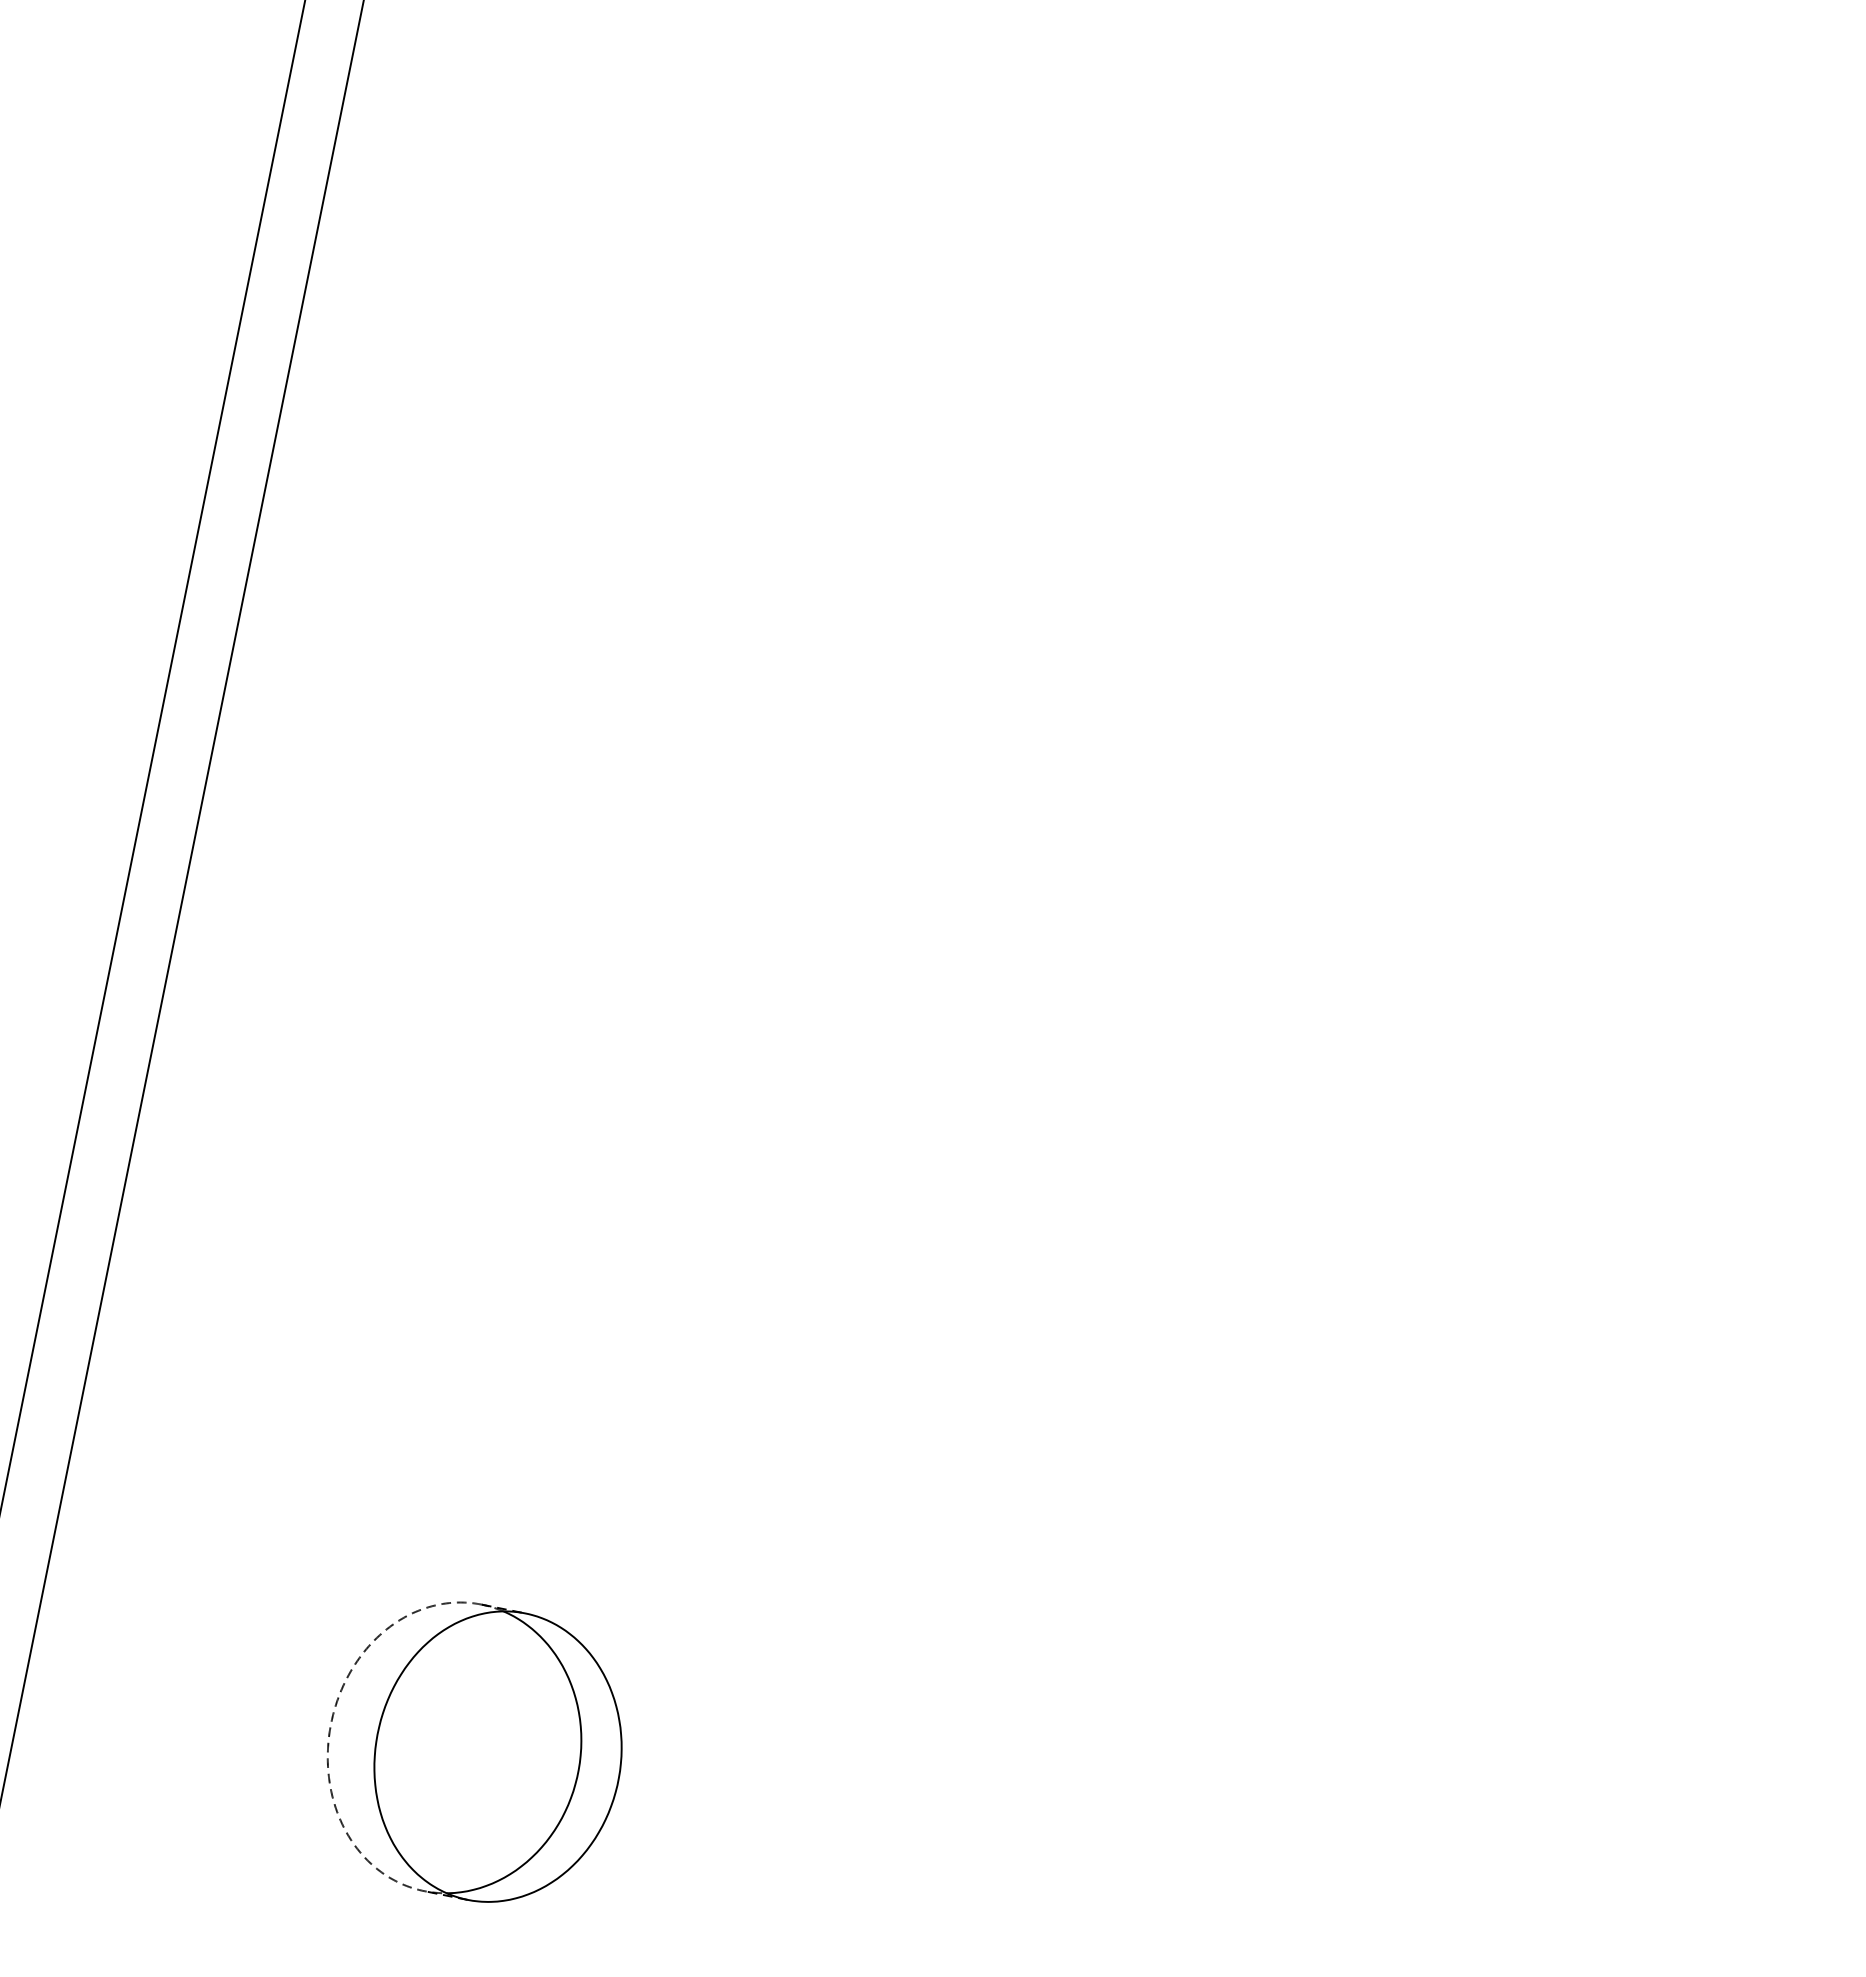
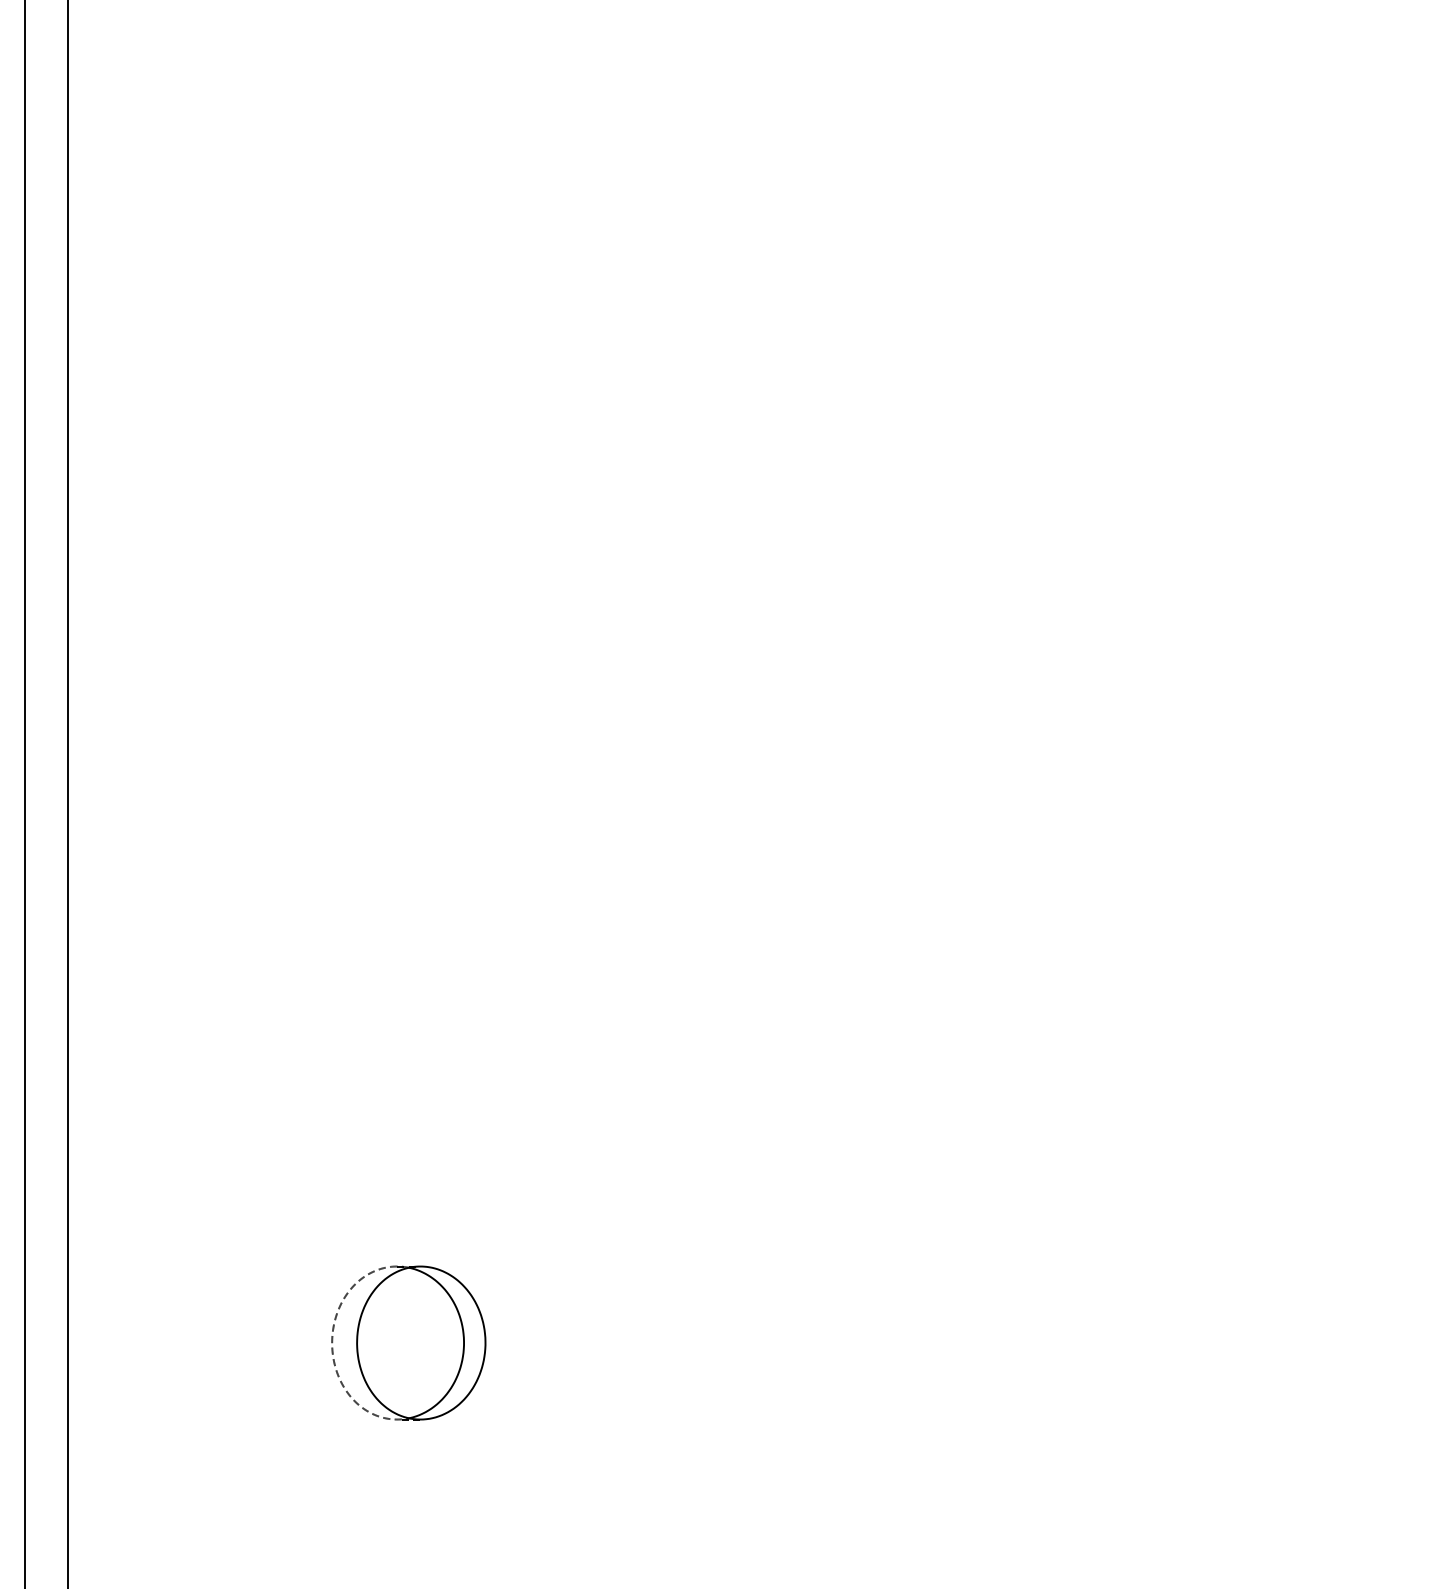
part: (474, 1751) -> (408, 1342), size x0.7

